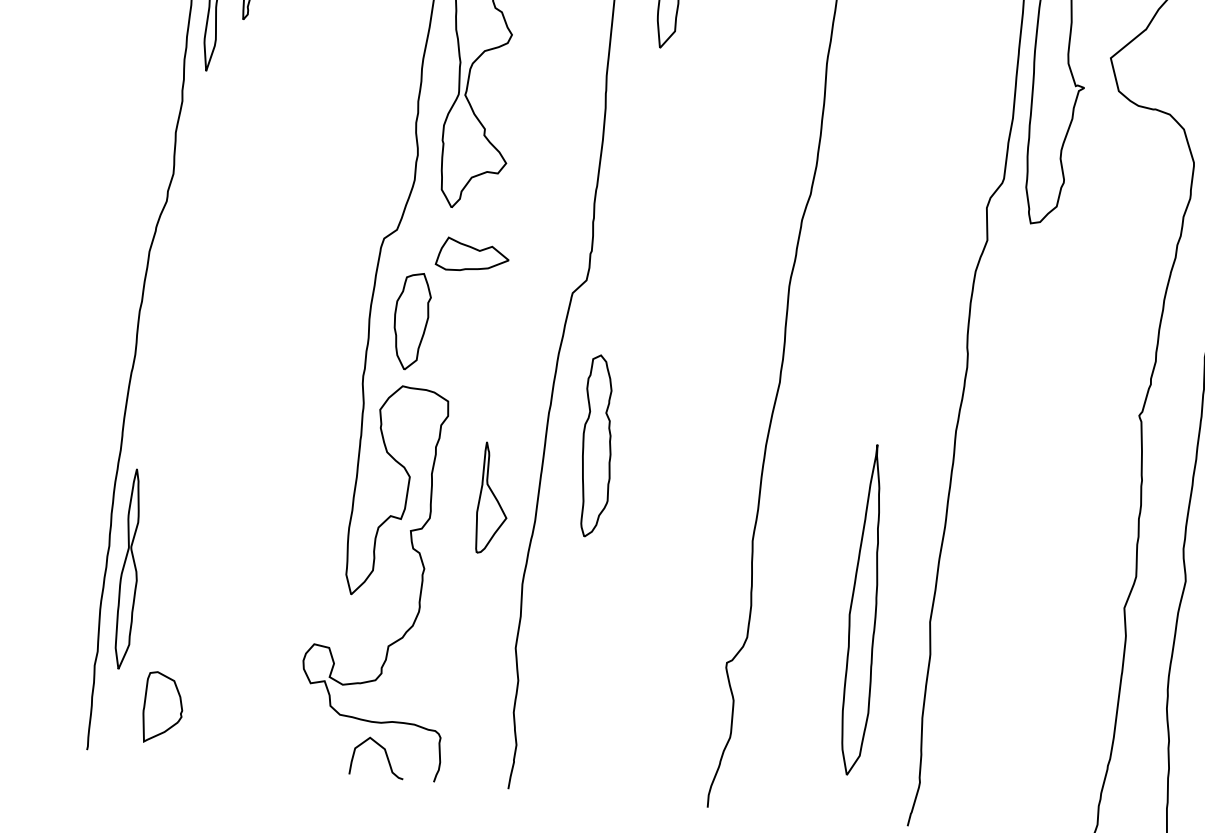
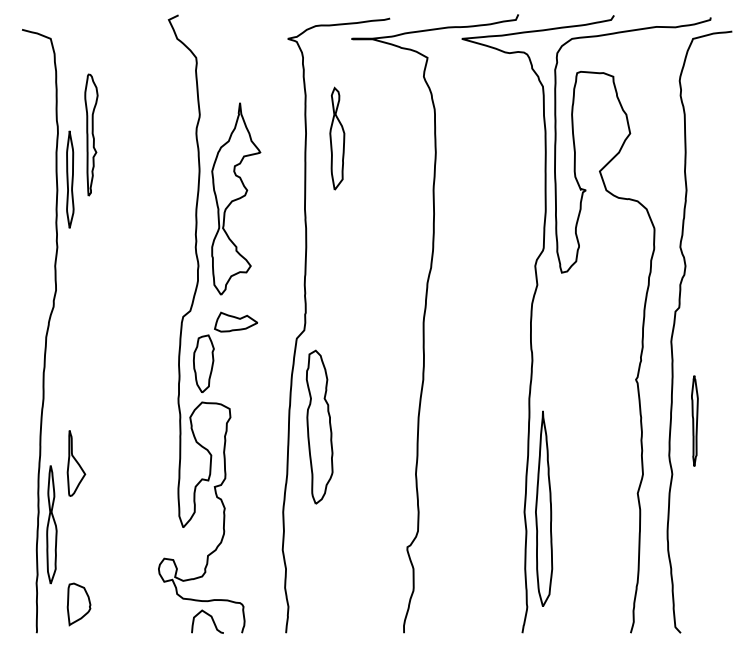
part: (597, 445) -> (319, 426), size x1.43
part: (493, 498) -> (76, 463), moved
part: (864, 609) -> (544, 508), moved

